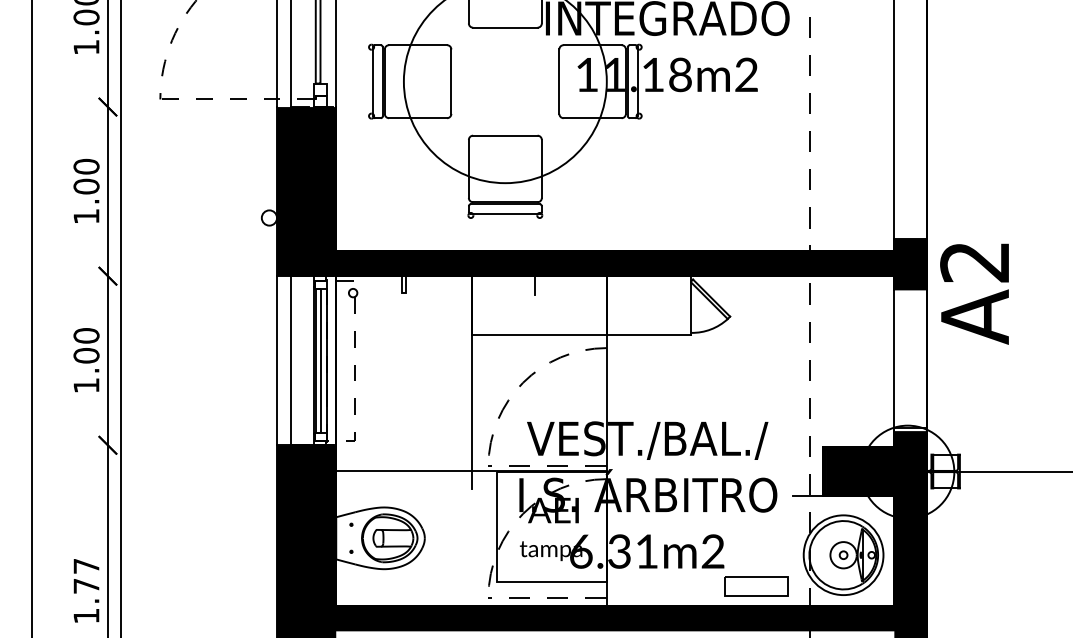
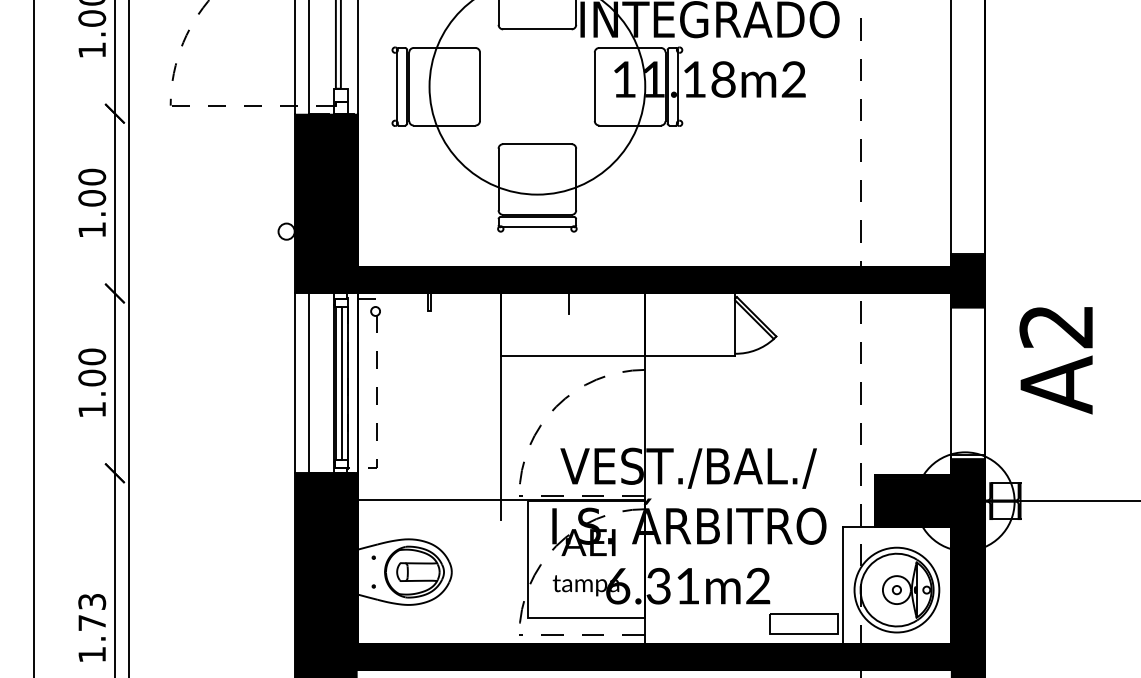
text: (973, 294) -> (1055, 360), moved
line: (793, 550) -> (843, 585), added
text: (86, 565) -> (92, 601), 1.77 -> 1.73

